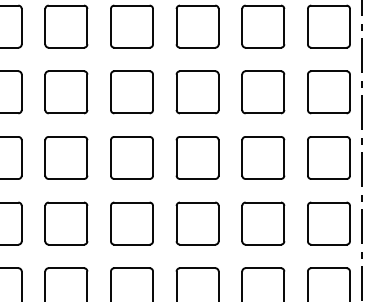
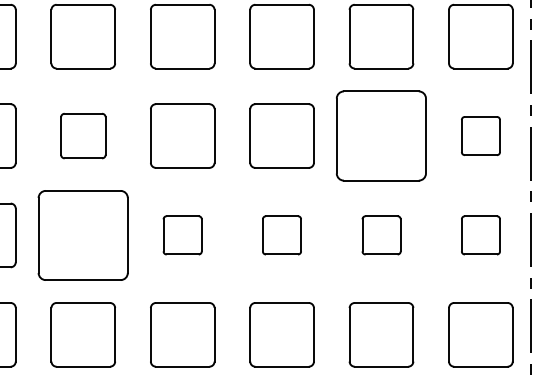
part: (66, 157) -> (83, 135), size x0.7
part: (263, 157) -> (381, 135), size x1.4
part: (328, 157) -> (480, 135), size x0.6
part: (66, 223) -> (83, 235), size x1.4
part: (131, 223) -> (181, 235), size x0.6
part: (197, 223) -> (281, 235), size x0.6
part: (263, 223) -> (381, 235), size x0.6
part: (328, 223) -> (480, 235), size x0.6

